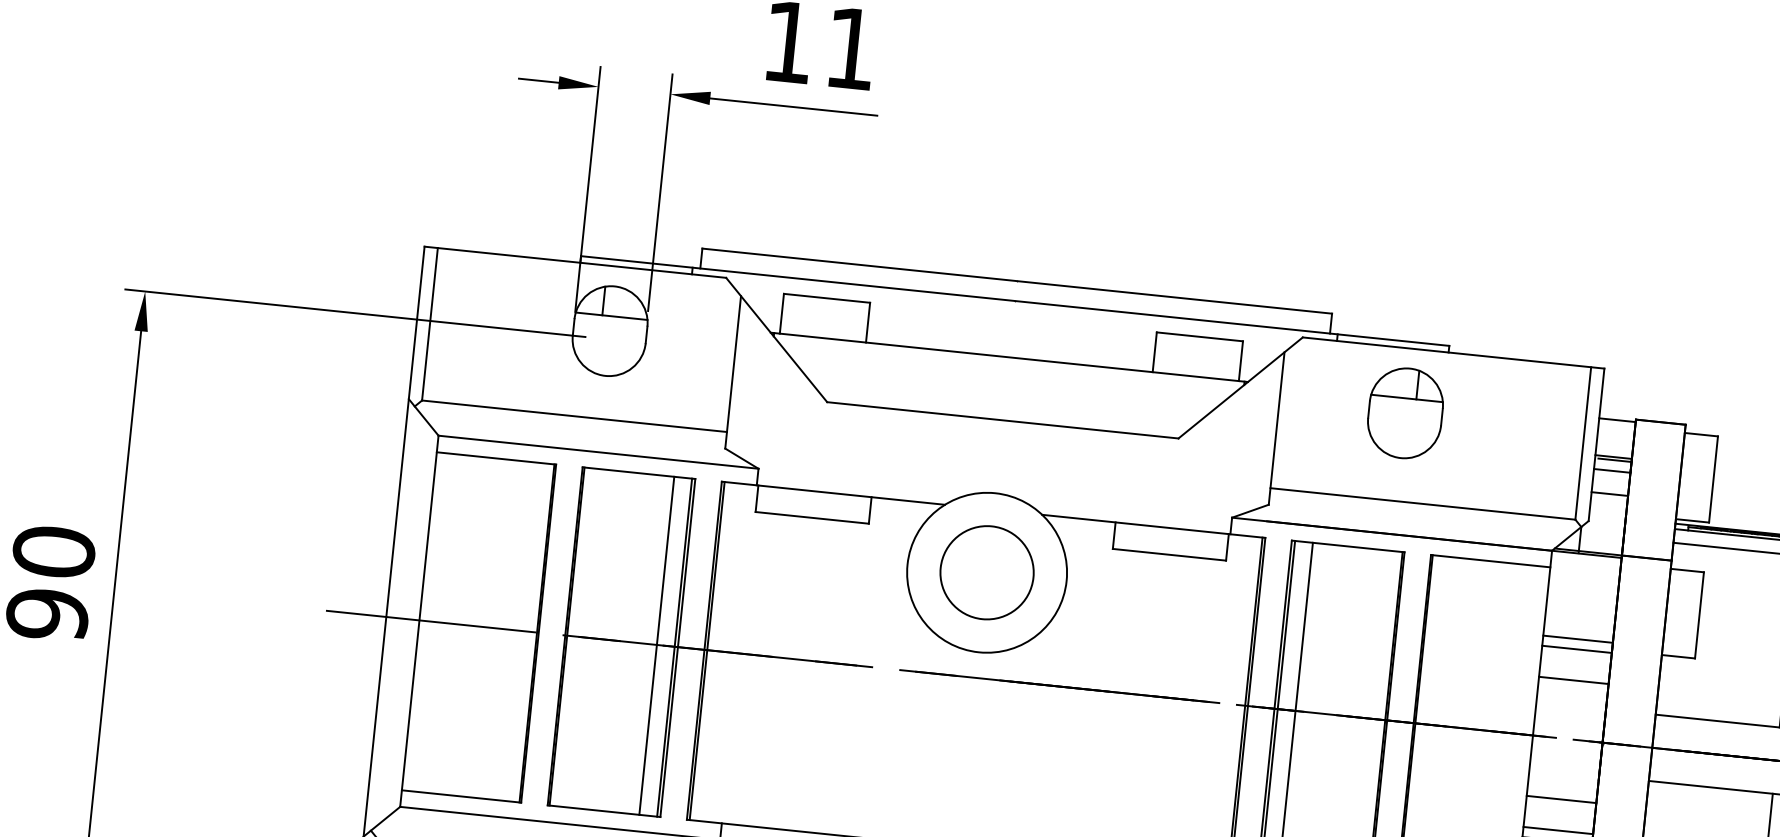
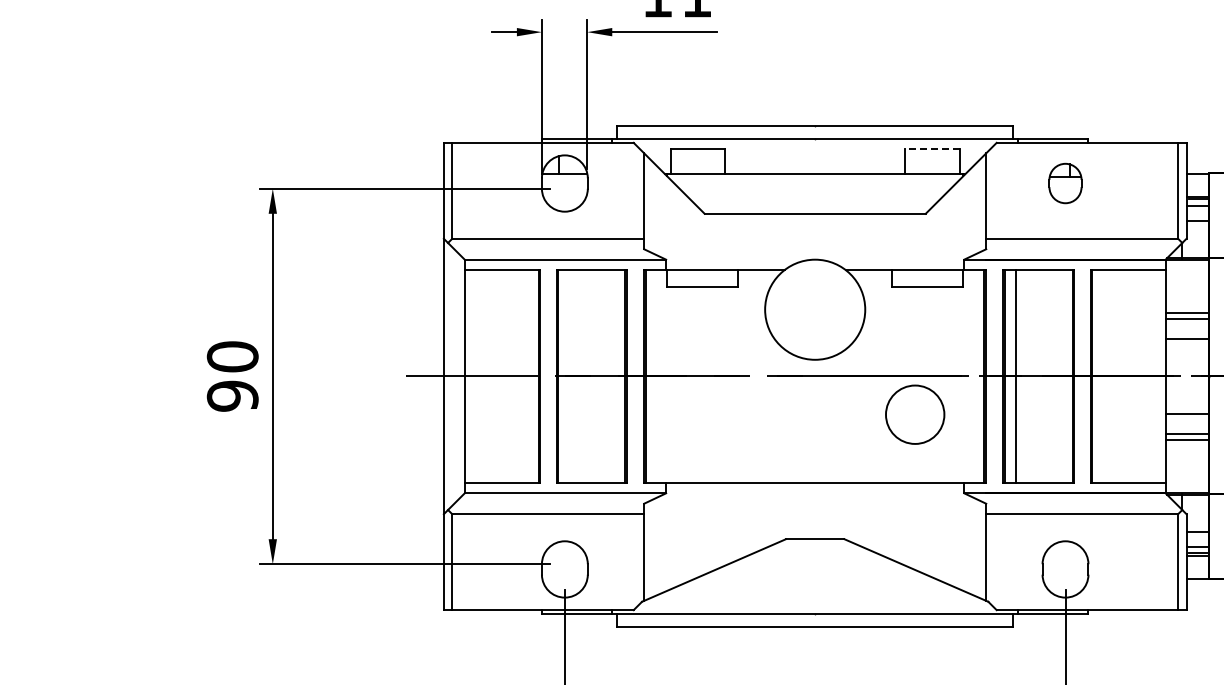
line: (1199, 337) -> (932, 149), solid -> dashed
part: (1405, 413) -> (1065, 183), size x0.7
circle: (987, 572) -> (915, 414), moved
line: (657, 645) -> (614, 376), removed

